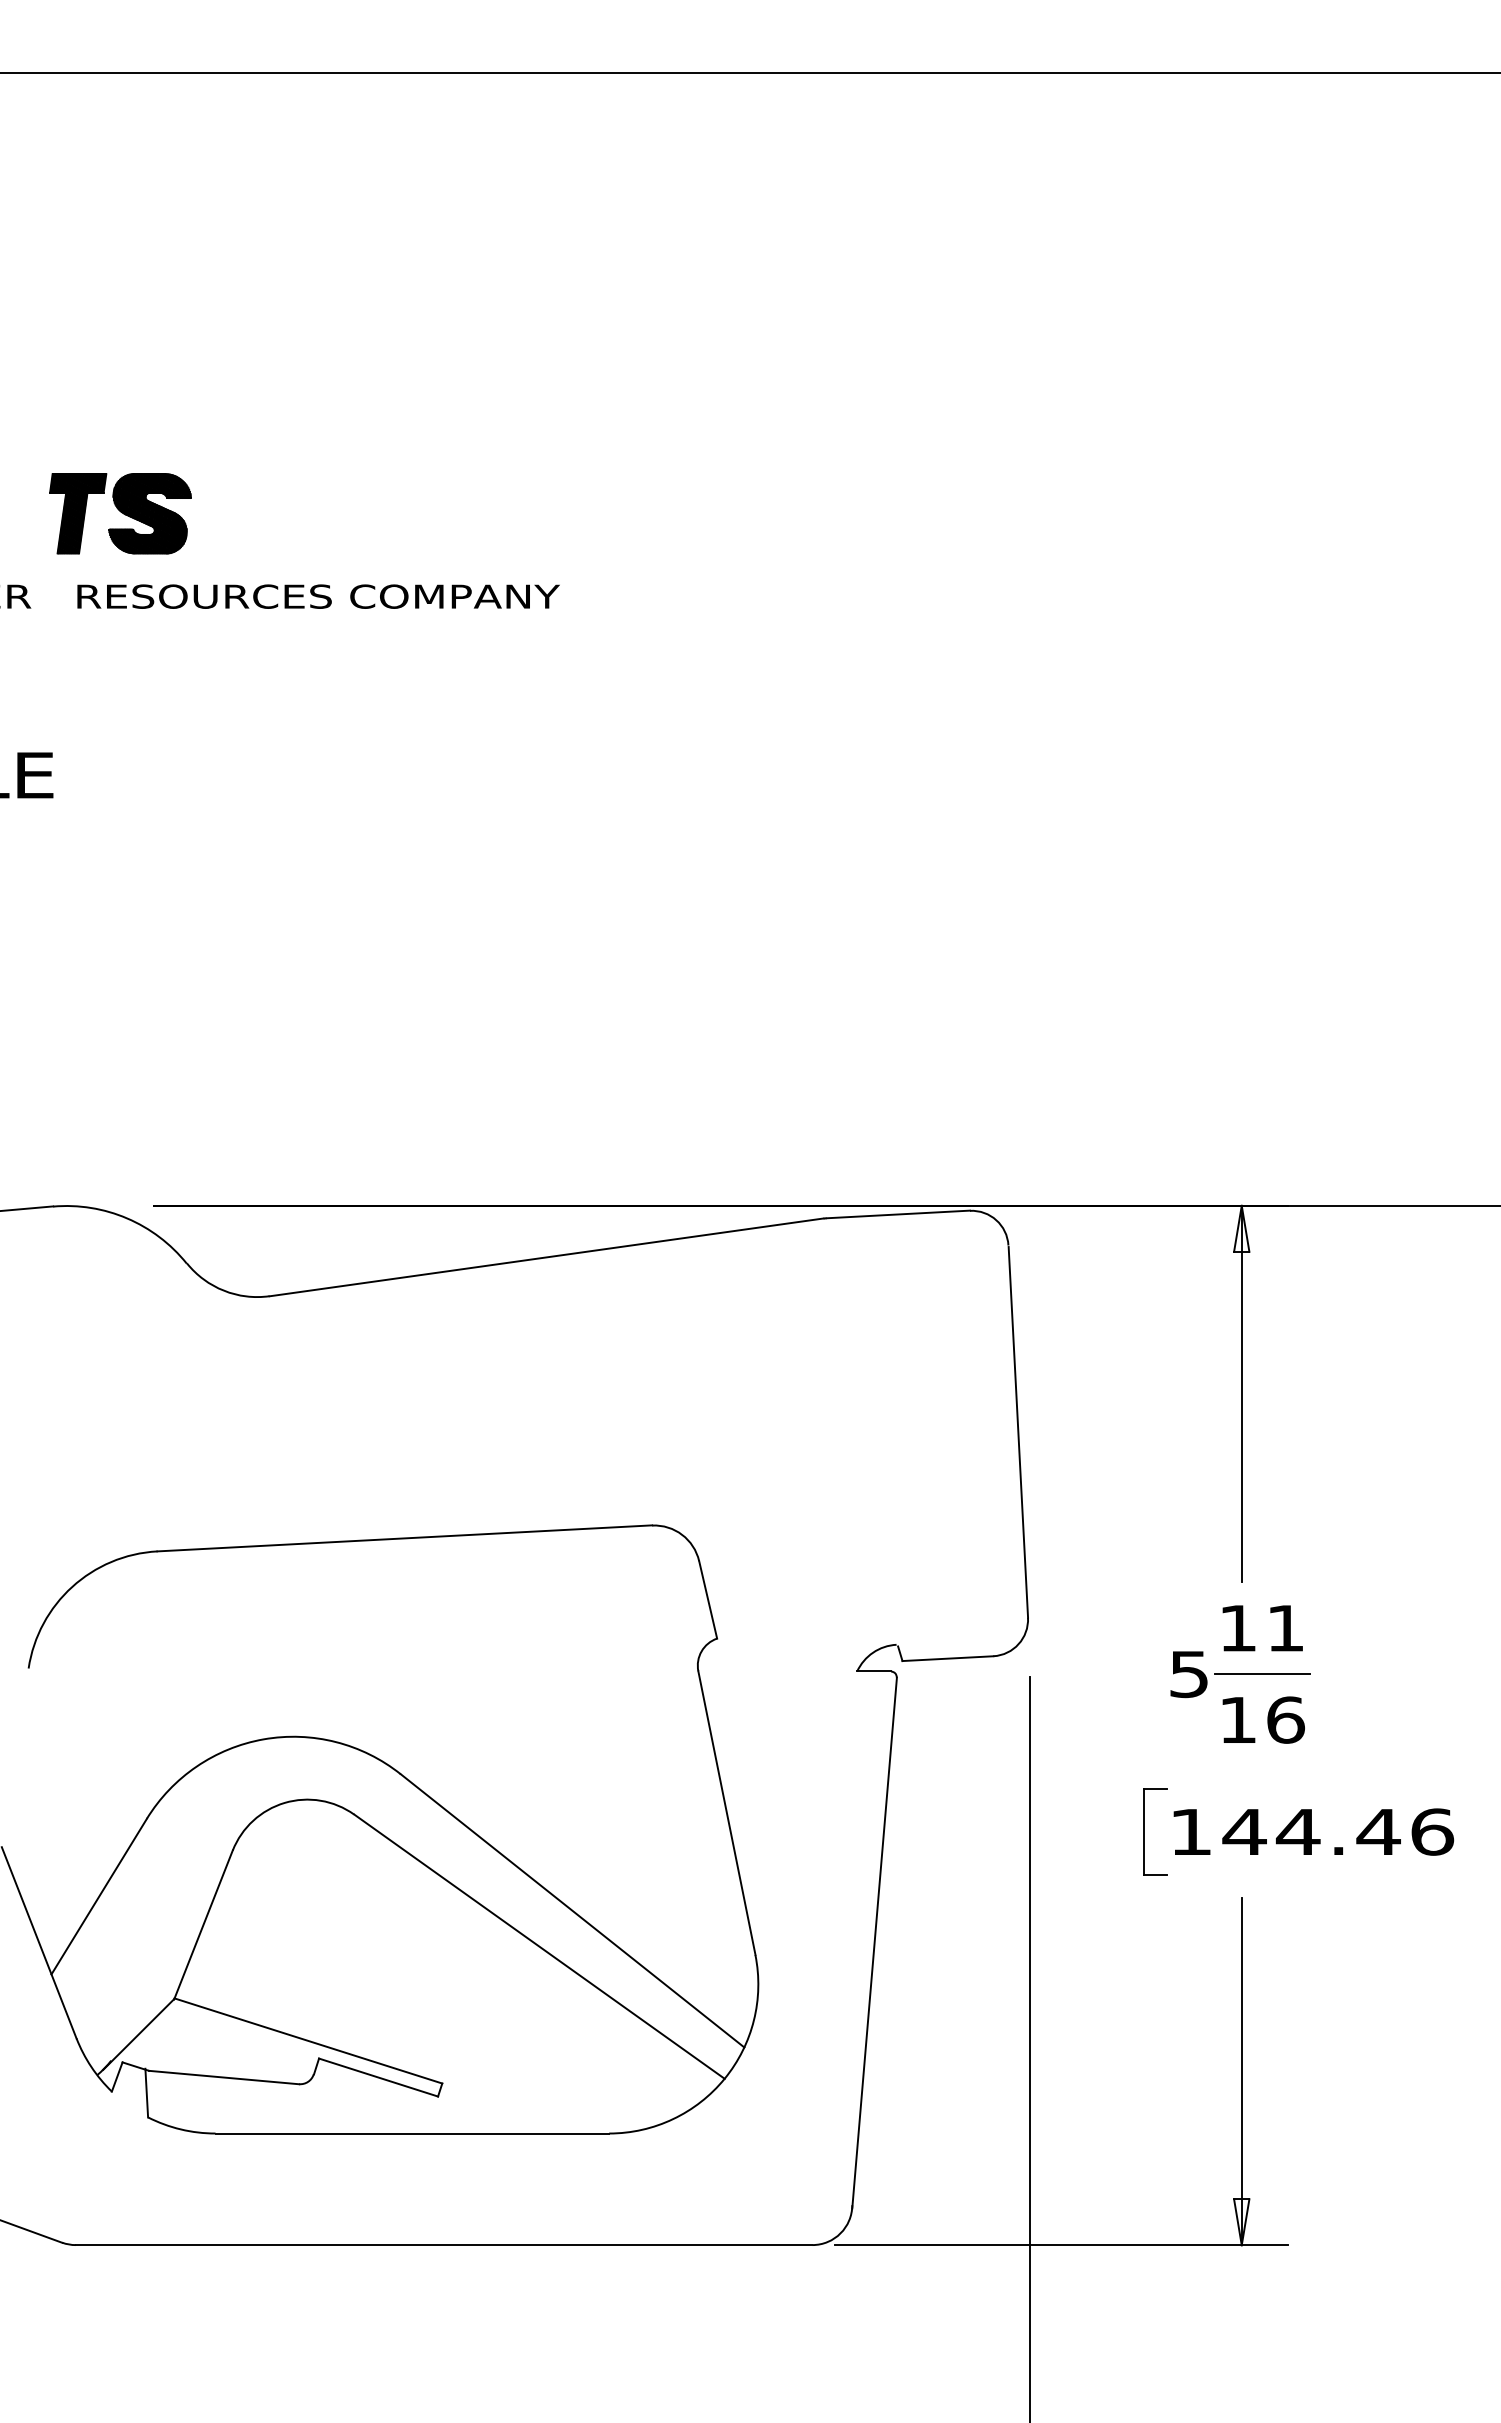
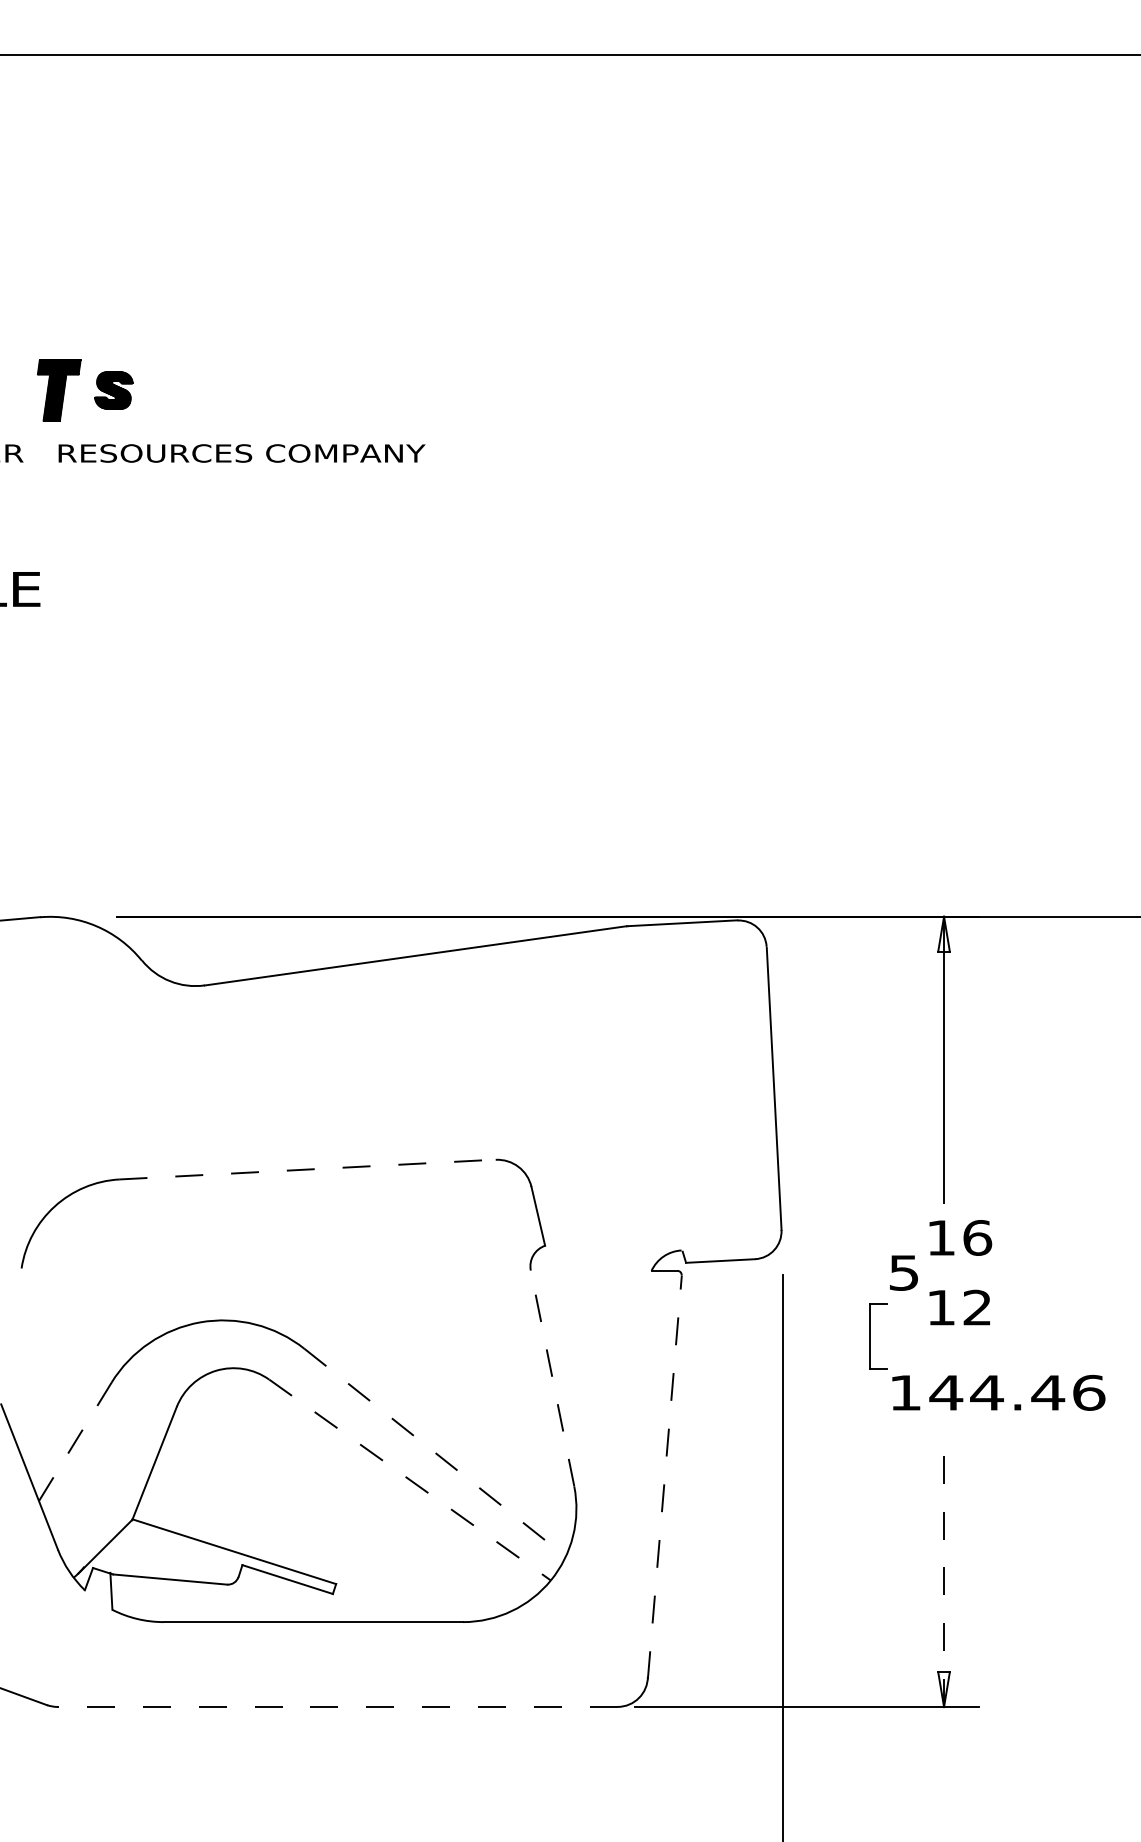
part: (149, 513) -> (113, 390), size x0.6
line: (404, 1538) -> (307, 1169), solid -> dashed
text: (1286, 1628) -> (978, 1238), 11 -> 16
line: (1261, 1674) -> (959, 1273), removed
text: (1285, 1719) -> (977, 1307), 16 -> 12
line: (726, 1813) -> (552, 1378), solid -> dashed
part: (1144, 1831) -> (870, 1336), moved
line: (99, 1896) -> (75, 1441), solid -> dashed
line: (572, 1910) -> (435, 1452), solid -> dashed
line: (874, 1942) -> (664, 1476), solid -> dashed
line: (539, 1946) -> (410, 1479), solid -> dashed
line: (1241, 2071) -> (943, 1574), solid -> dashed
line: (443, 2245) -> (337, 1707), solid -> dashed

